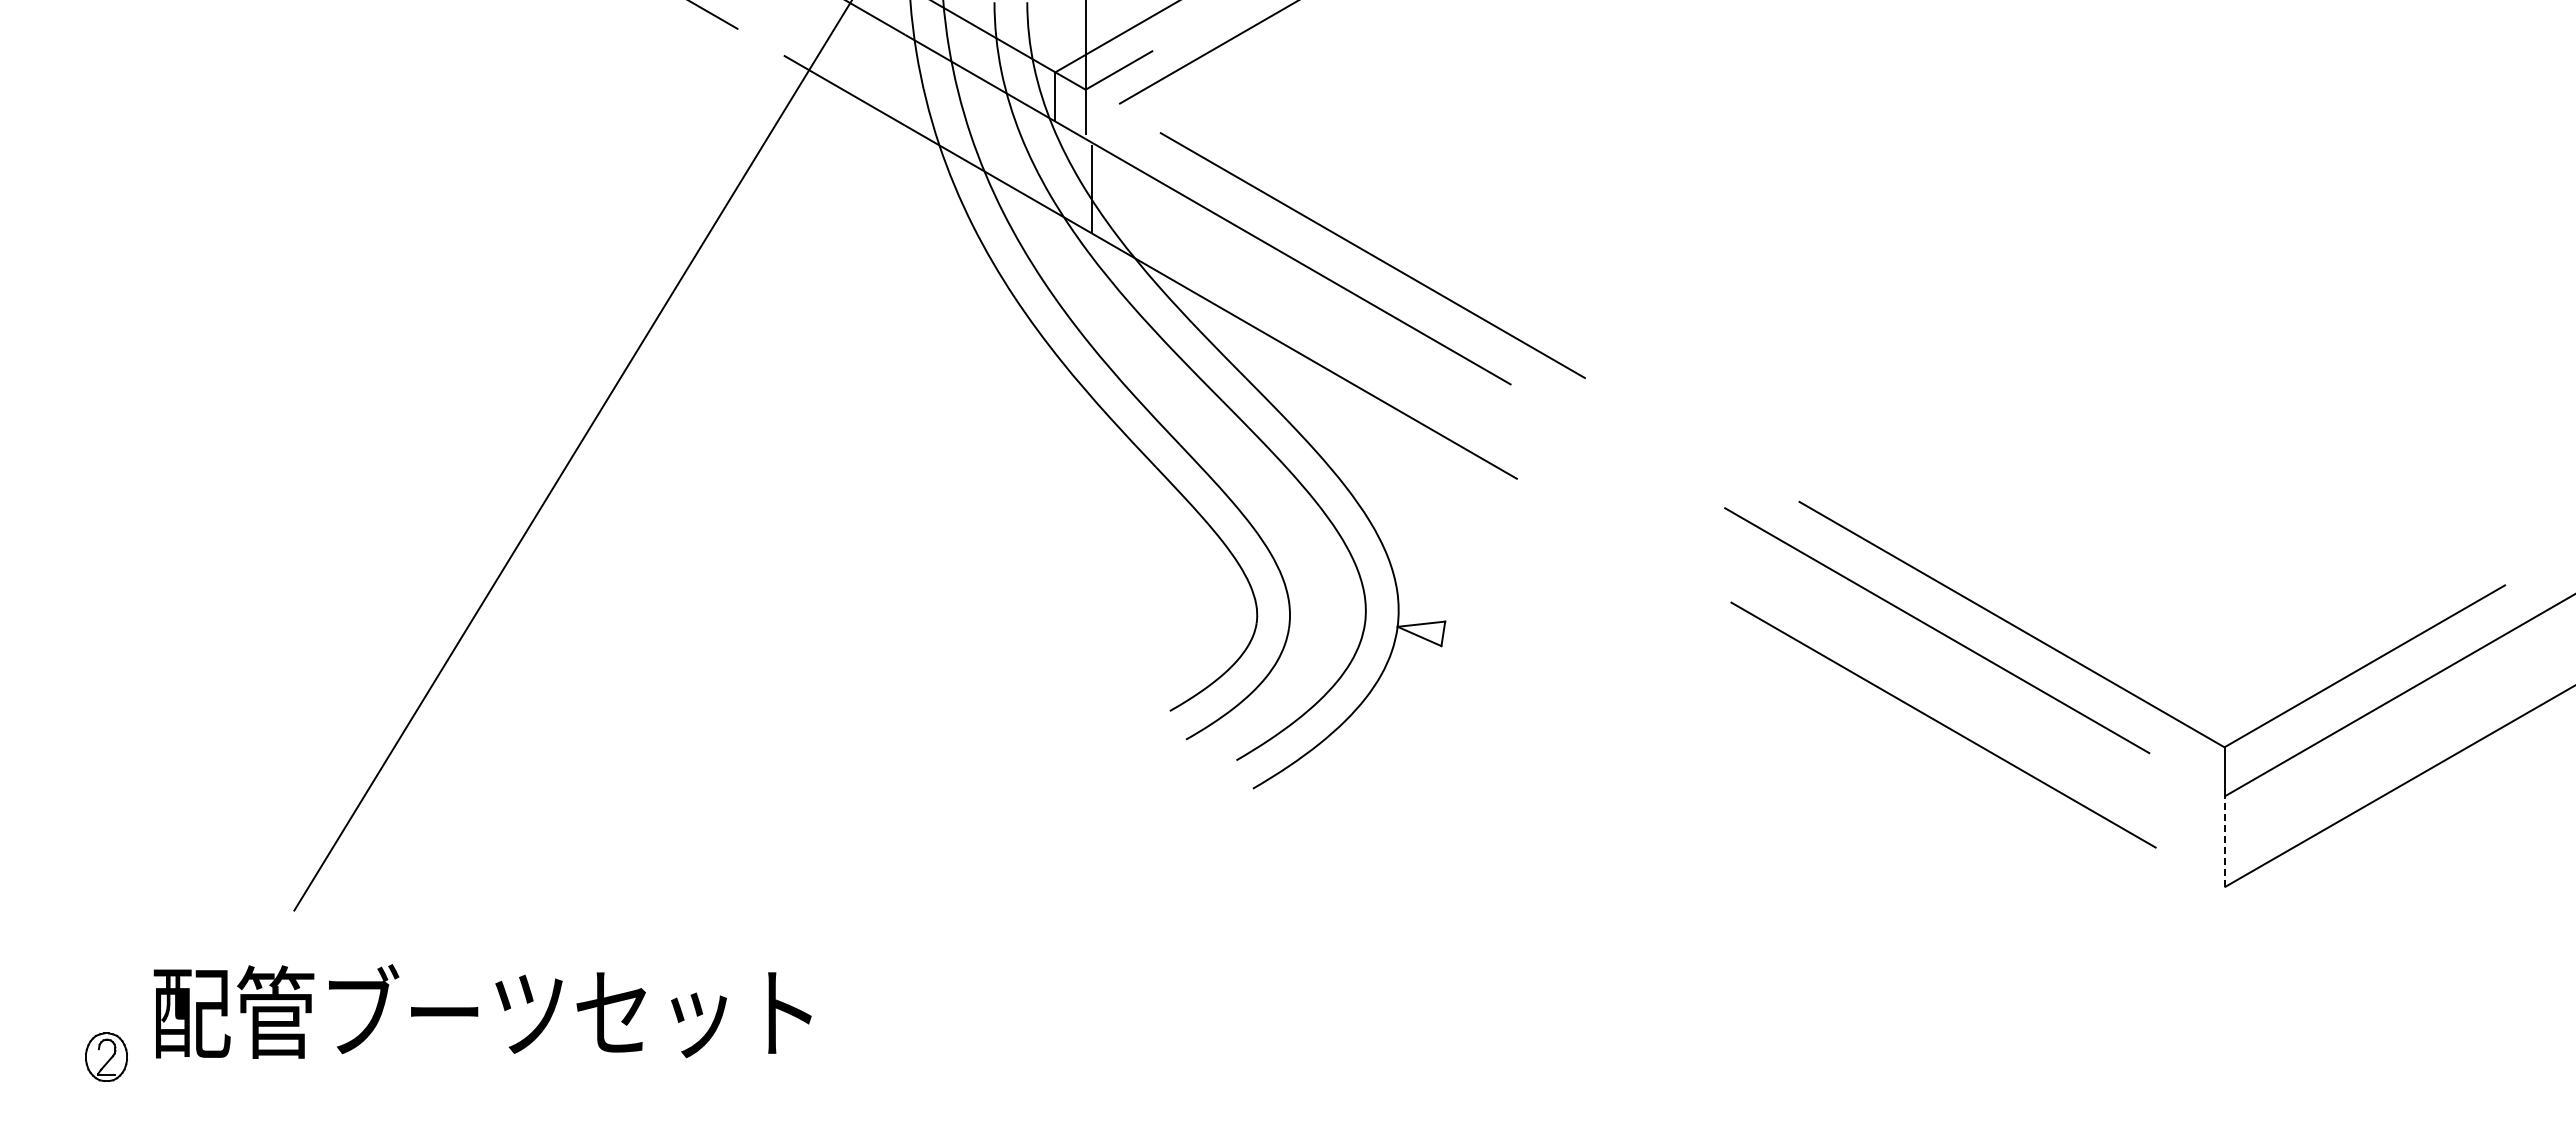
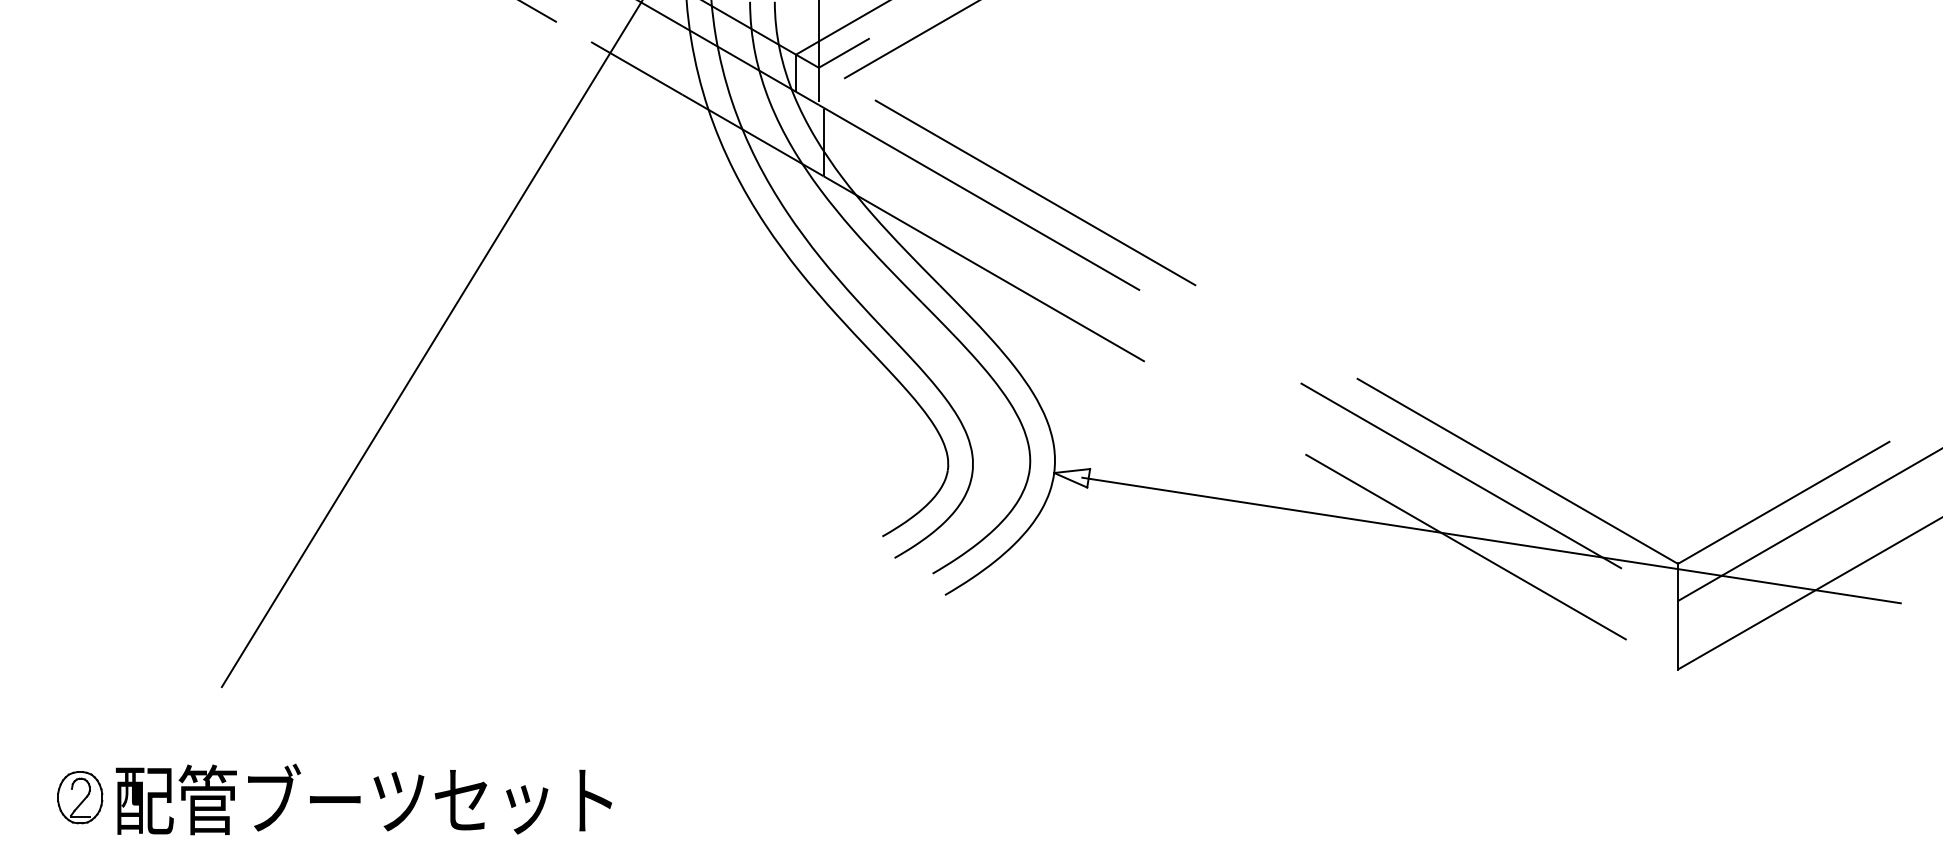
line: (1976, 716) -> (1490, 540), added
line: (2224, 842) -> (1677, 635), dashed -> solid
text: (482, 1011) -> (363, 799), moved
part: (106, 1057) -> (80, 797), size x1.43

